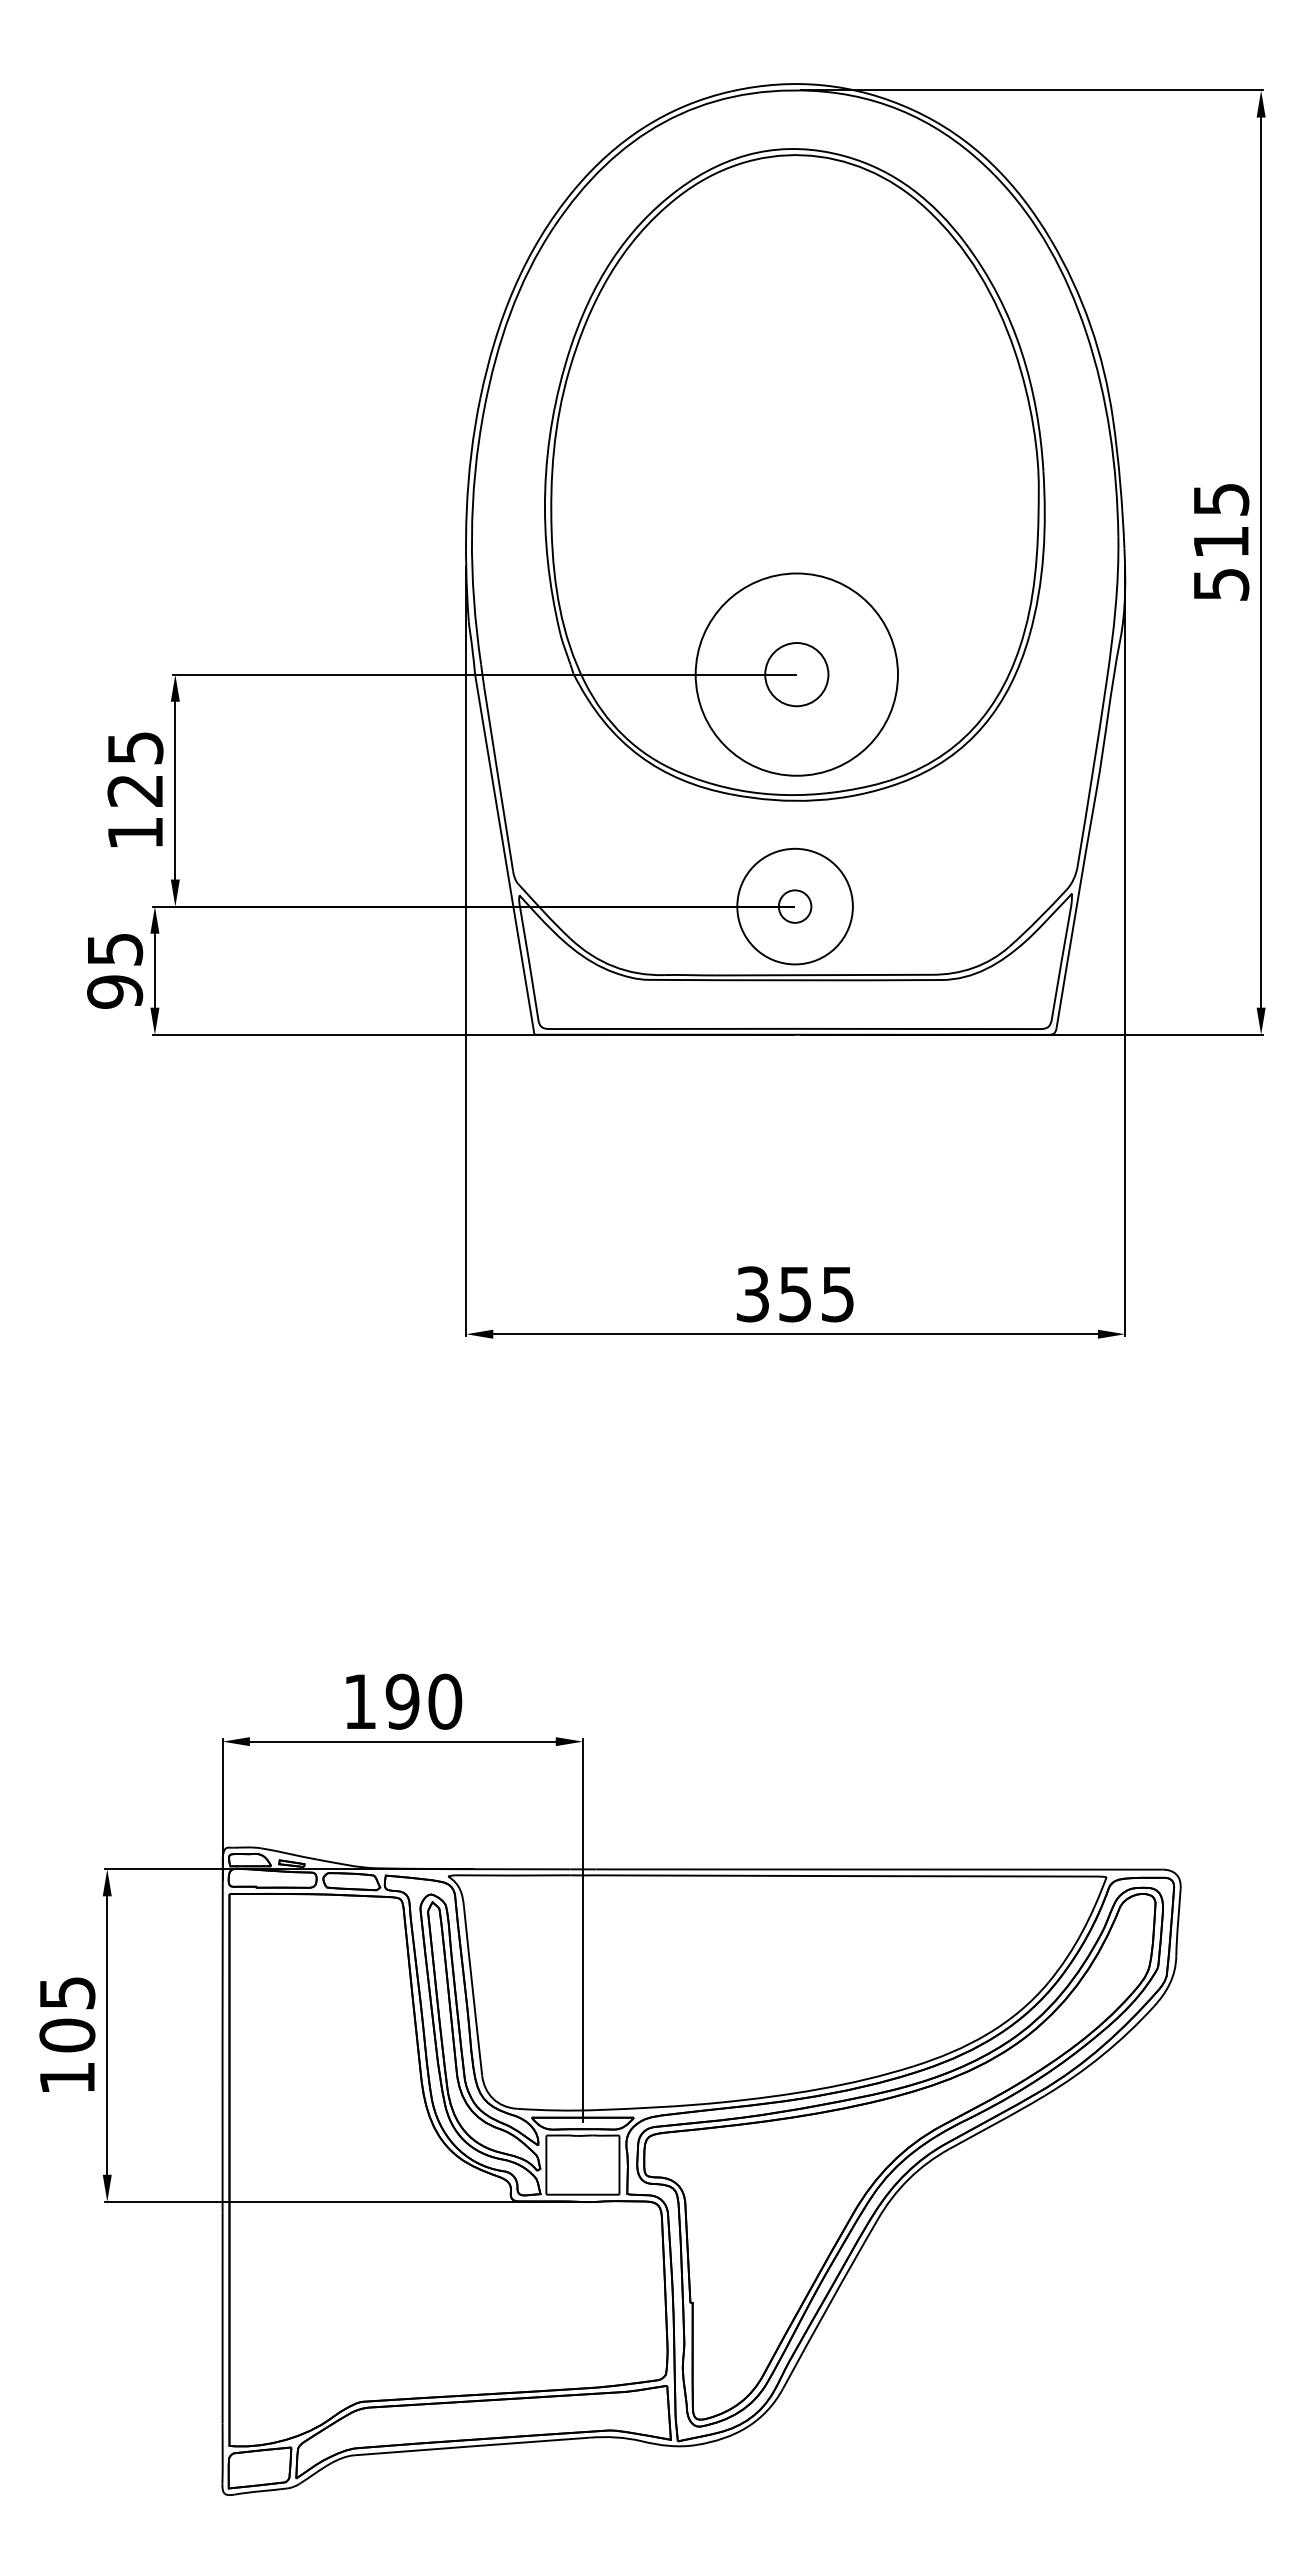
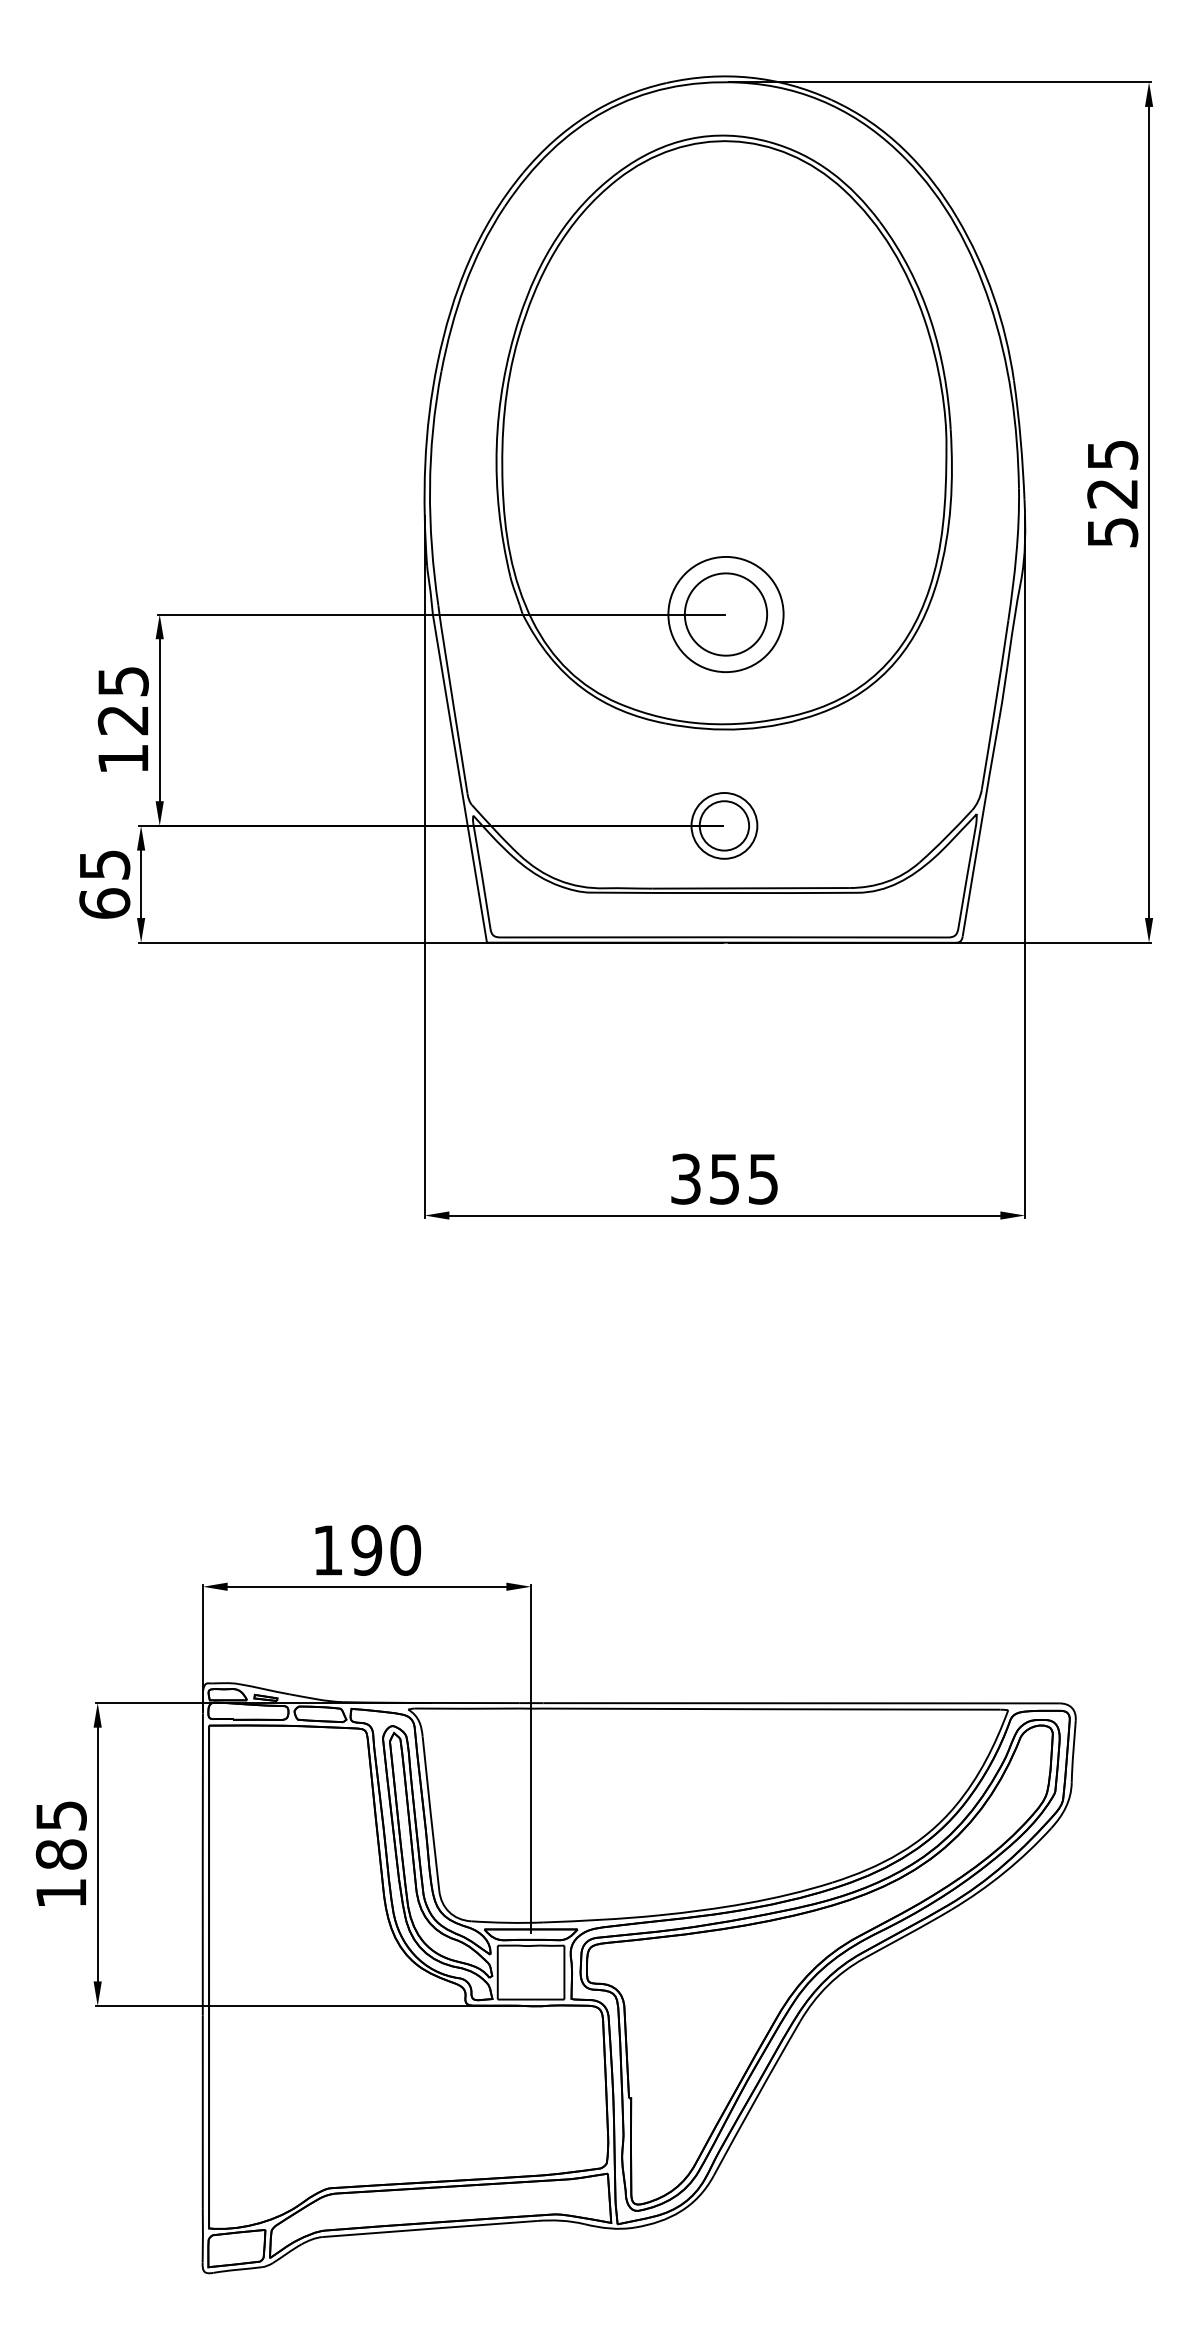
text: (1221, 542) -> (1112, 494), 515 -> 525
circle: (796, 674) -> (725, 614), size x0.62
circle: (796, 674) -> (725, 614), size x1.43
circle: (795, 906) -> (724, 825), size x0.62
circle: (795, 906) -> (724, 825), size x1.67
text: (114, 991) -> (104, 903), 95 -> 65
text: (67, 2035) -> (61, 1854), 105 -> 185

